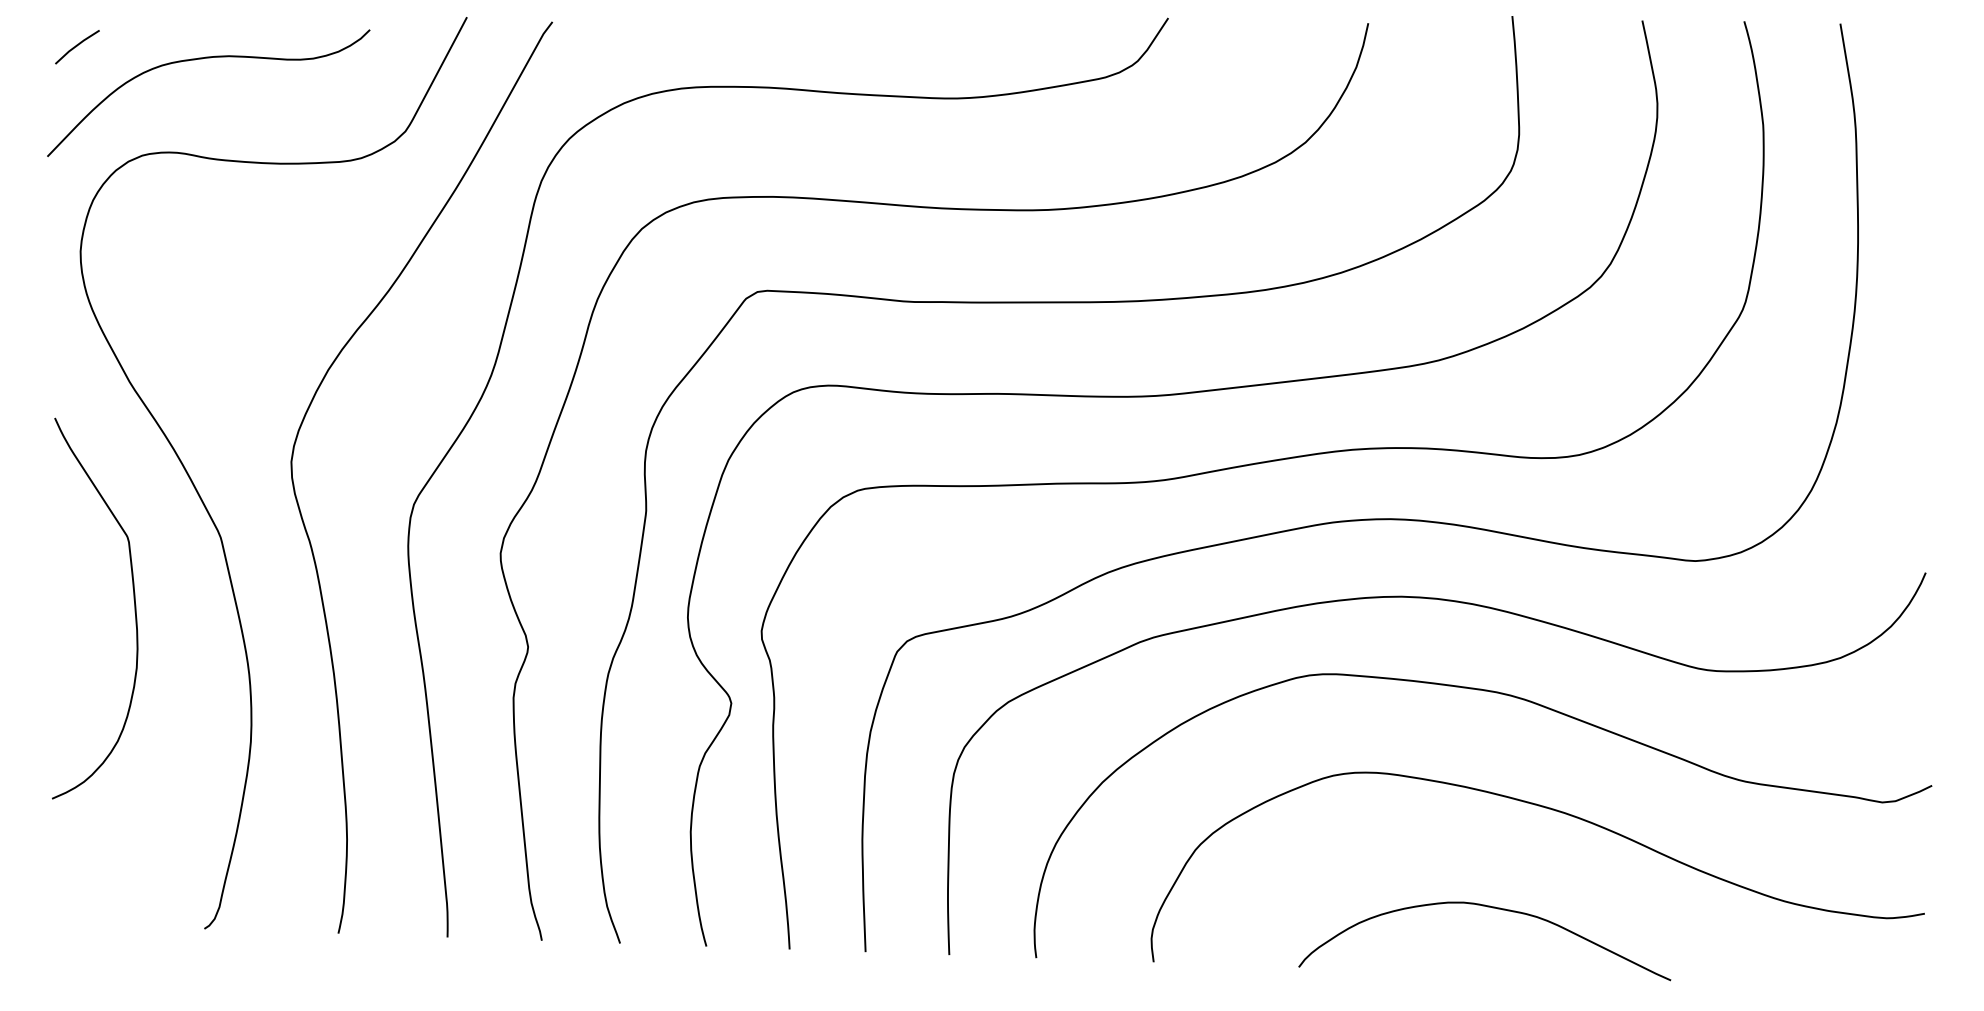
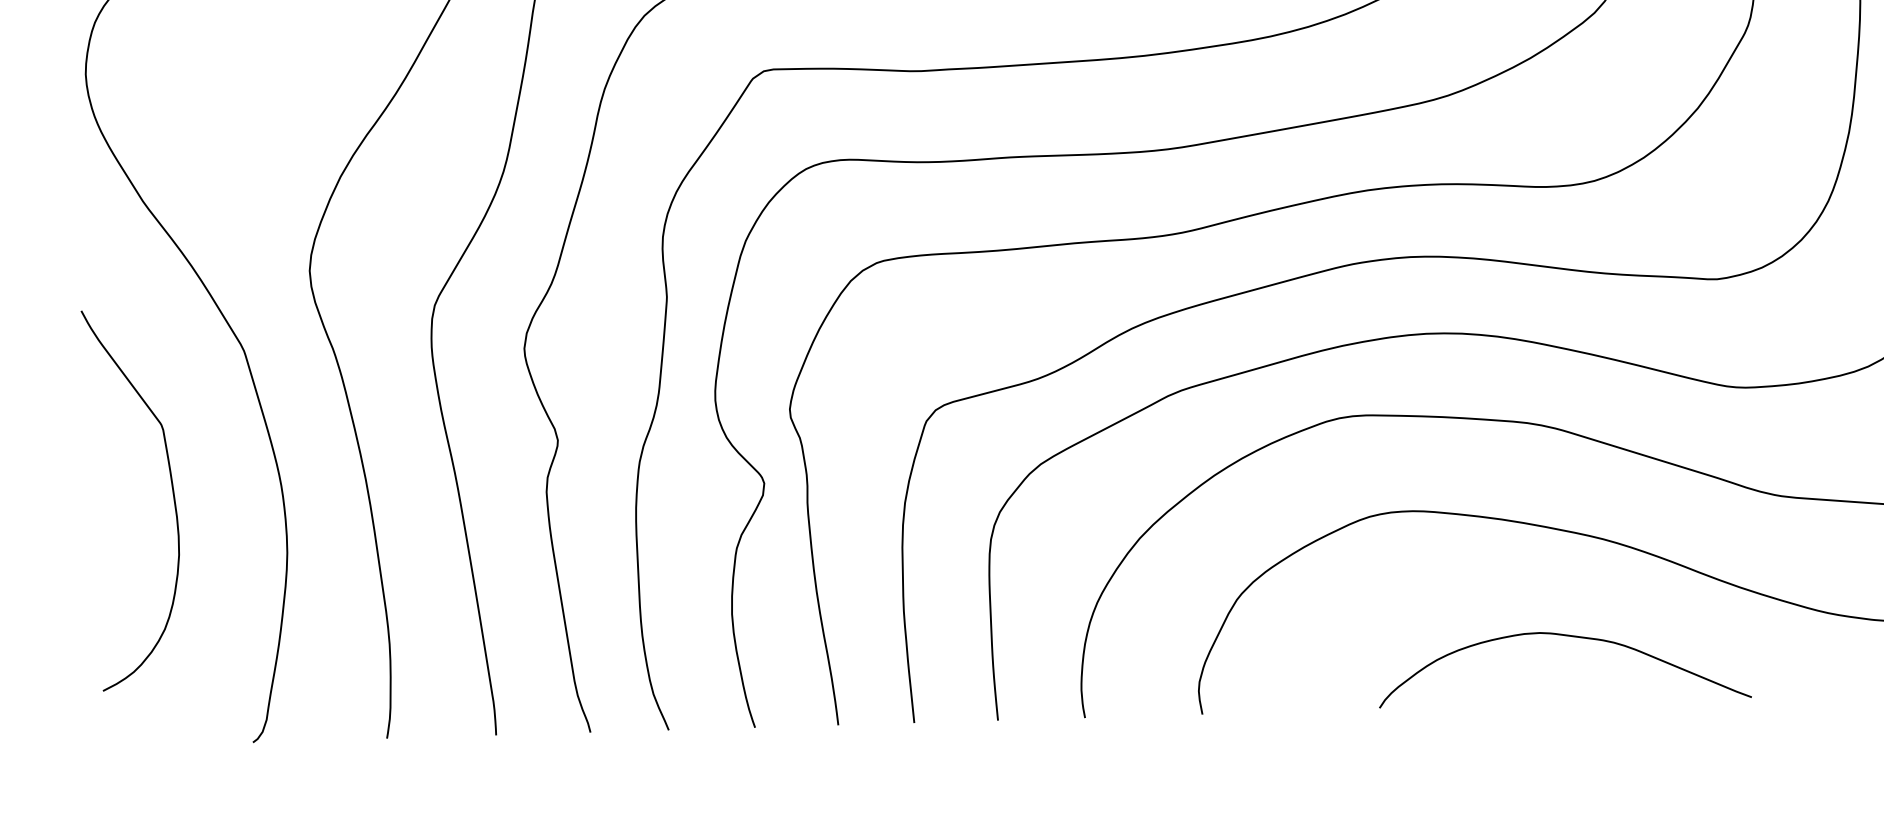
curve: (134, 608) -> (173, 495), moved
curve: (1492, 908) -> (1569, 637), moved

